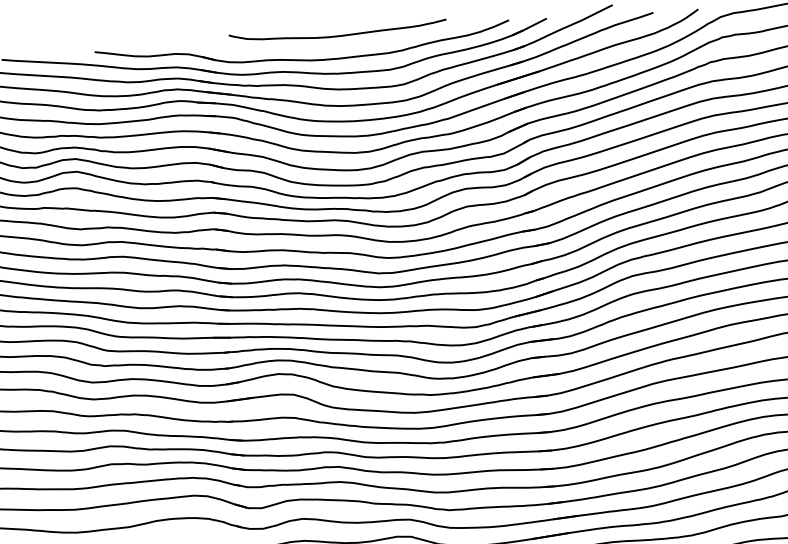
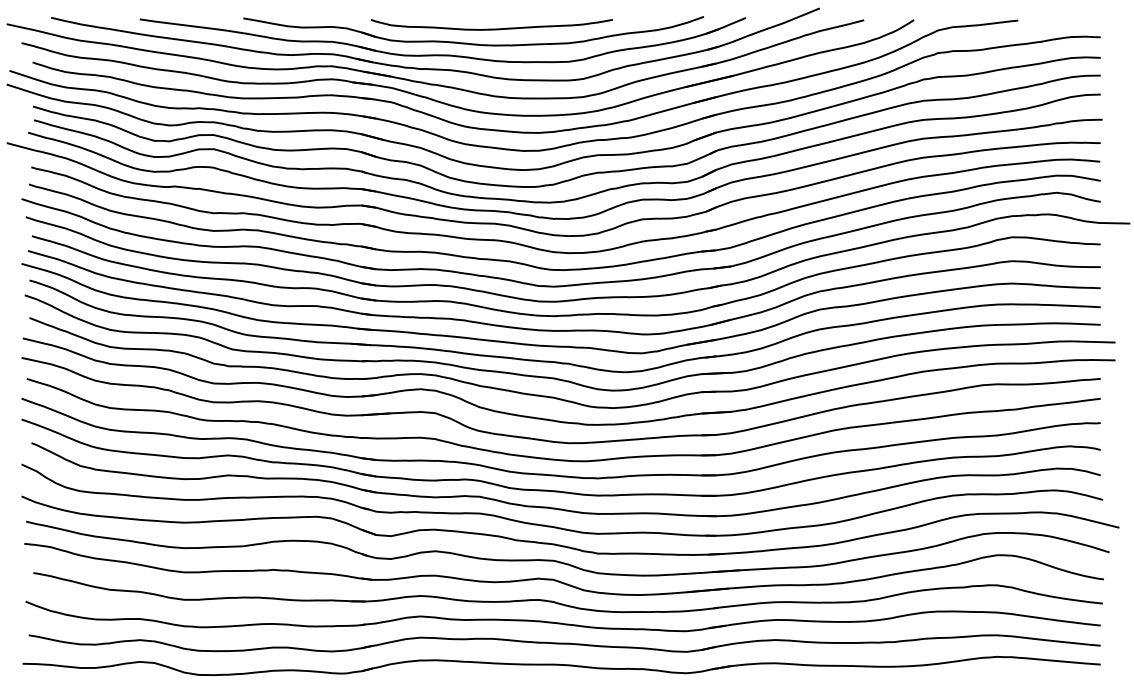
curve: (337, 35) -> (491, 28), moved

